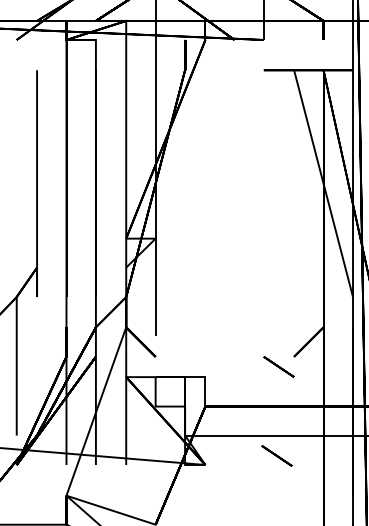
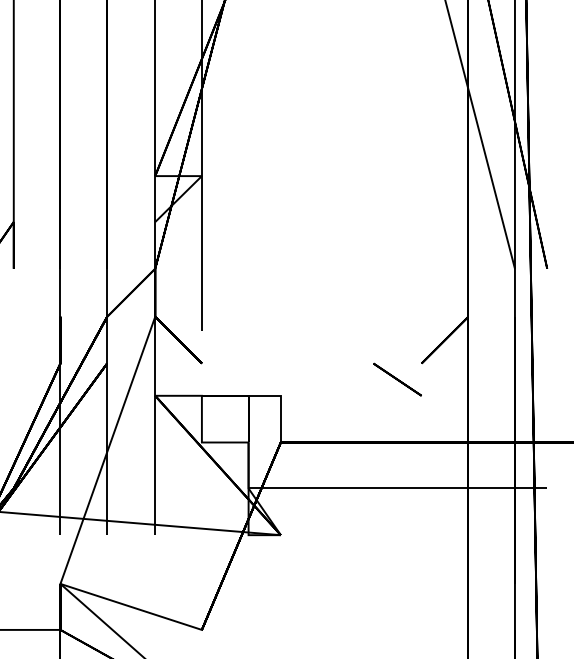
line: (276, 455) -> (393, 520), removed

